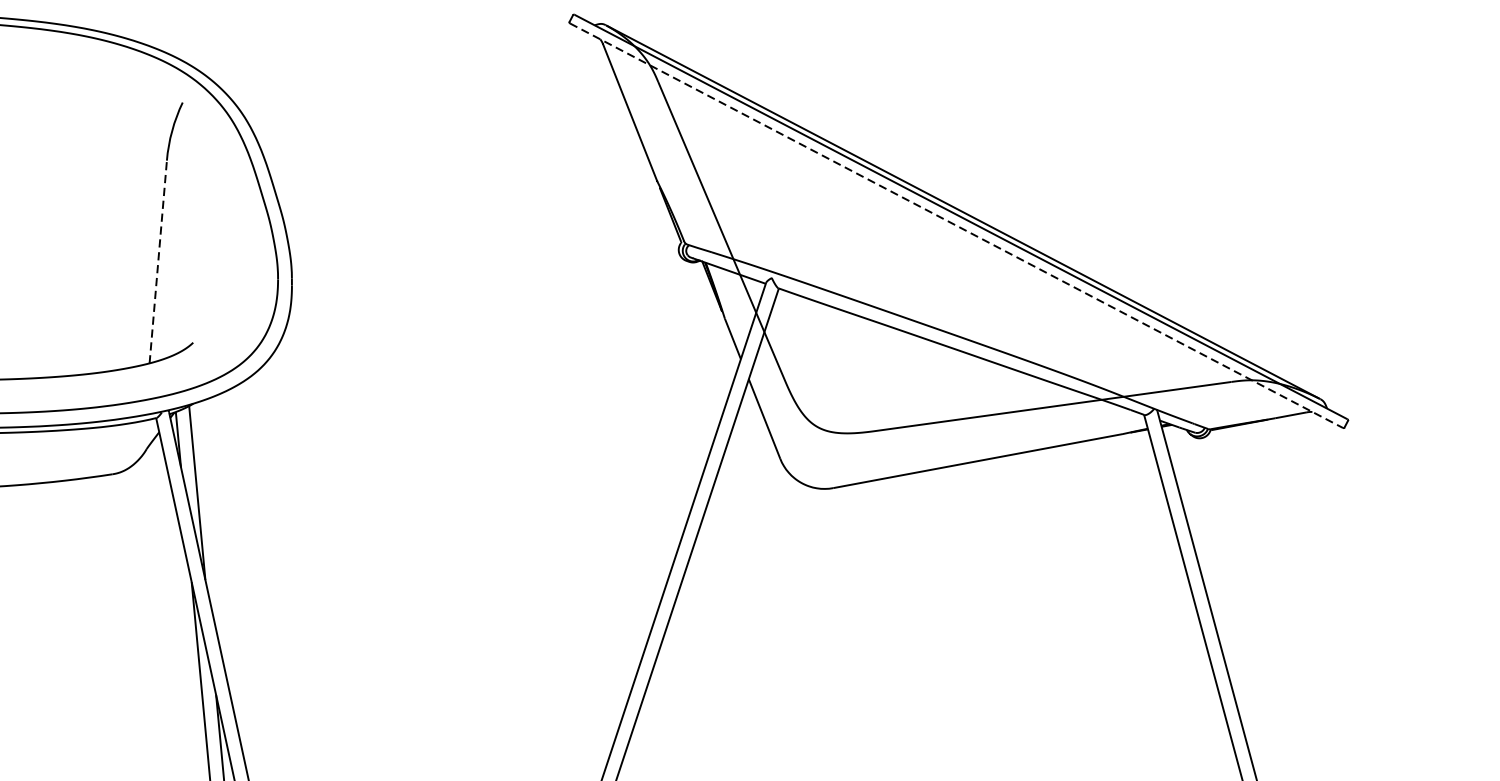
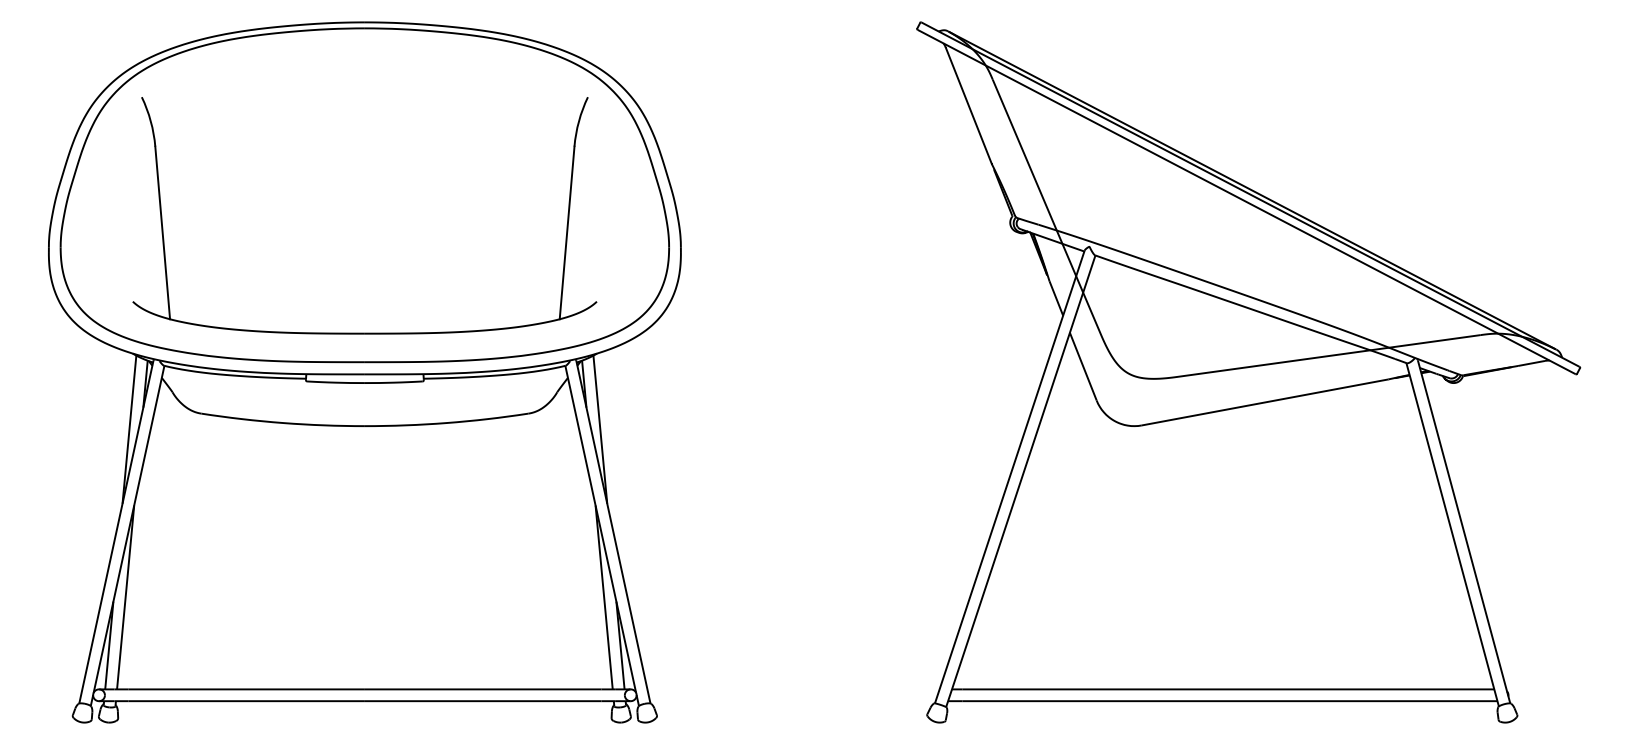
line: (957, 226) -> (1247, 202), dashed -> solid
line: (158, 261) -> (567, 232), dashed -> solid

